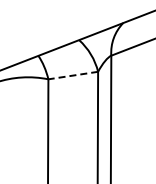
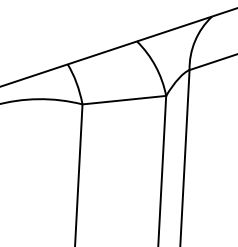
line: (72, 75) -> (123, 99), dashed -> solid

